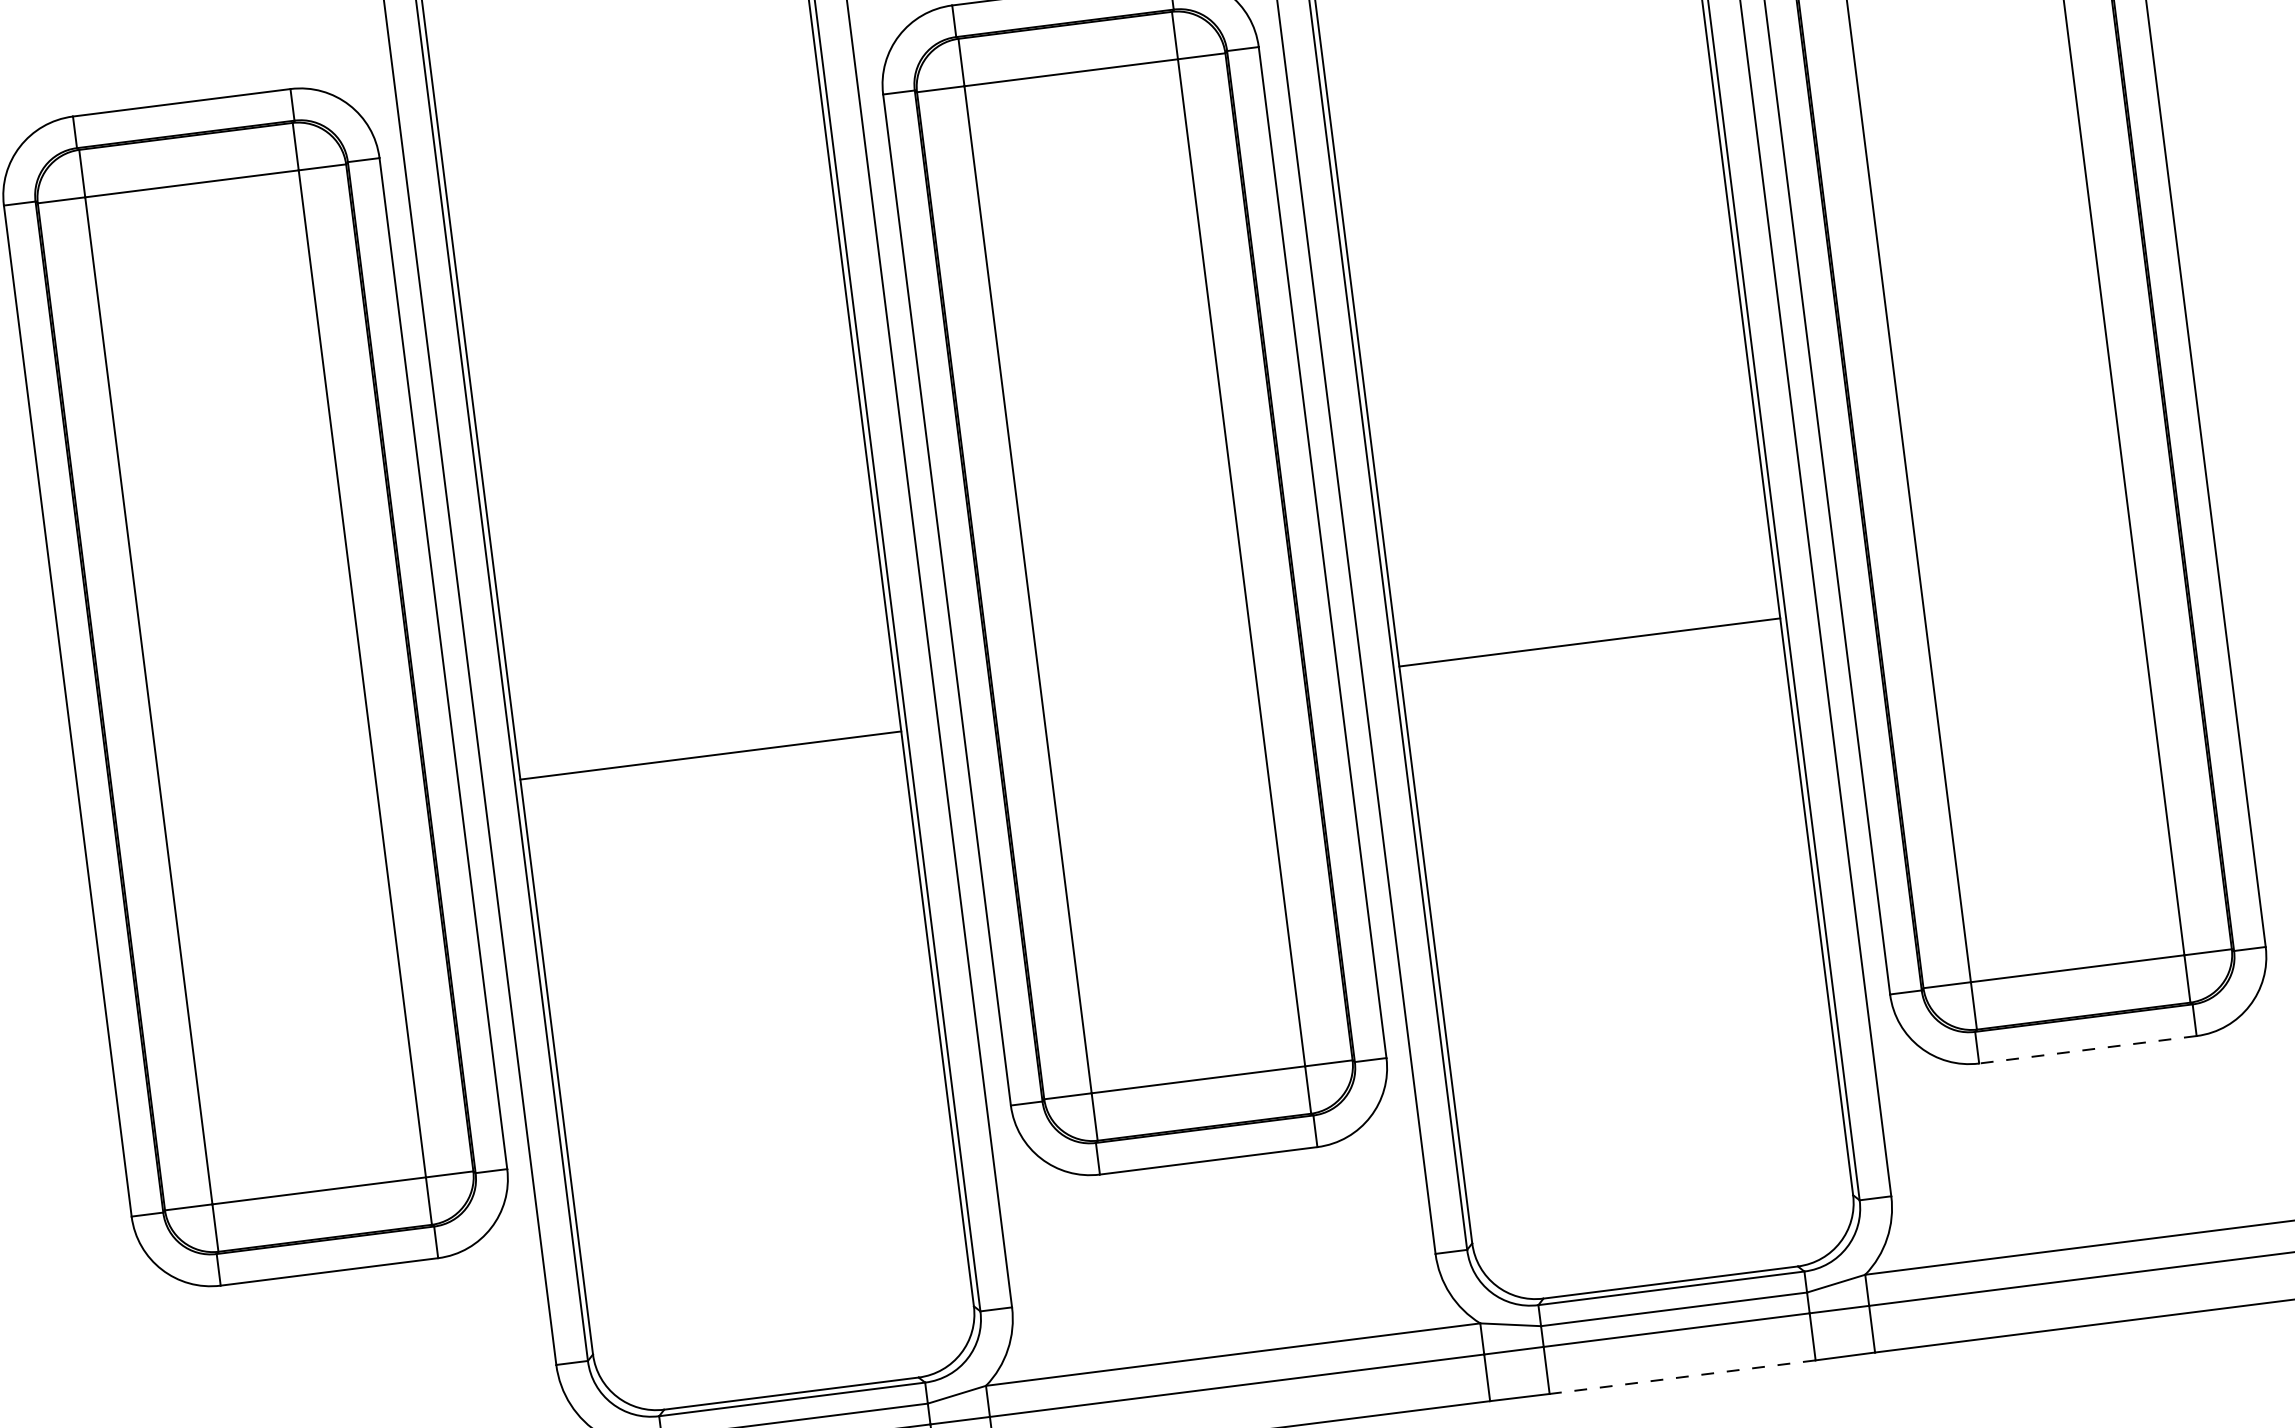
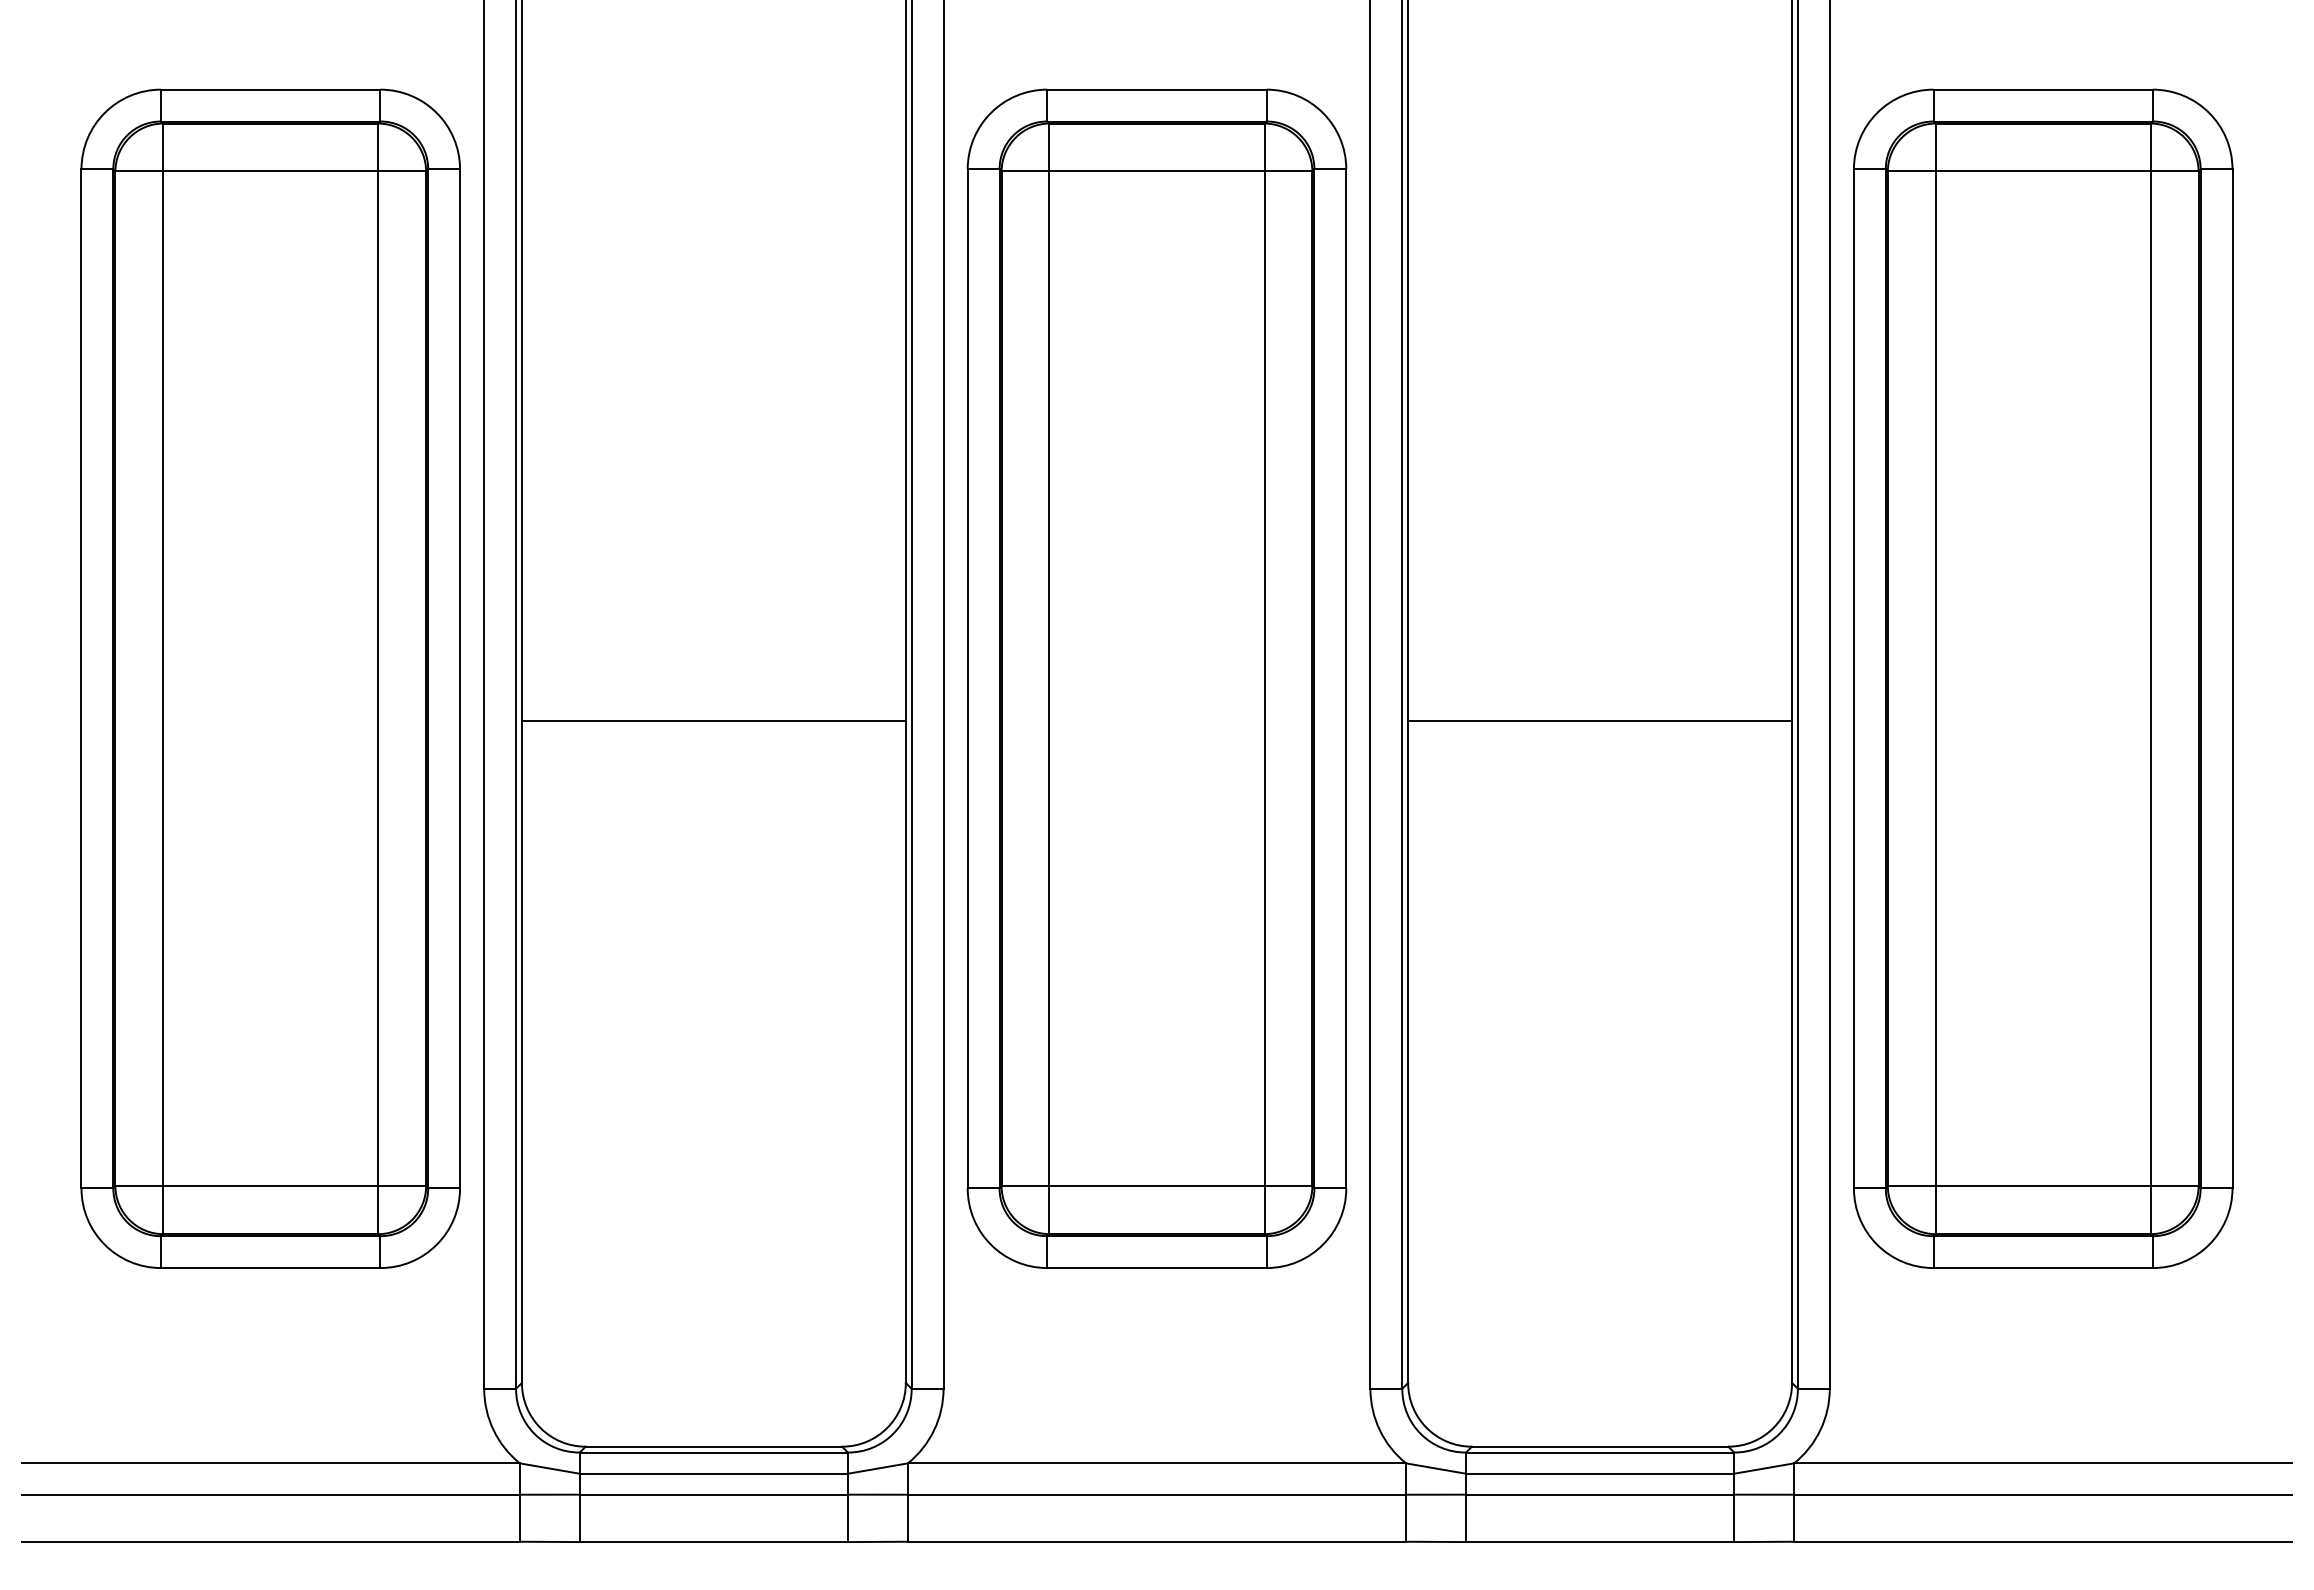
line: (1590, 642) -> (1600, 720), moved
line: (710, 755) -> (713, 720), moved
line: (2088, 1050) -> (2043, 1268), dashed -> solid
line: (1682, 1377) -> (1599, 1542), dashed -> solid

